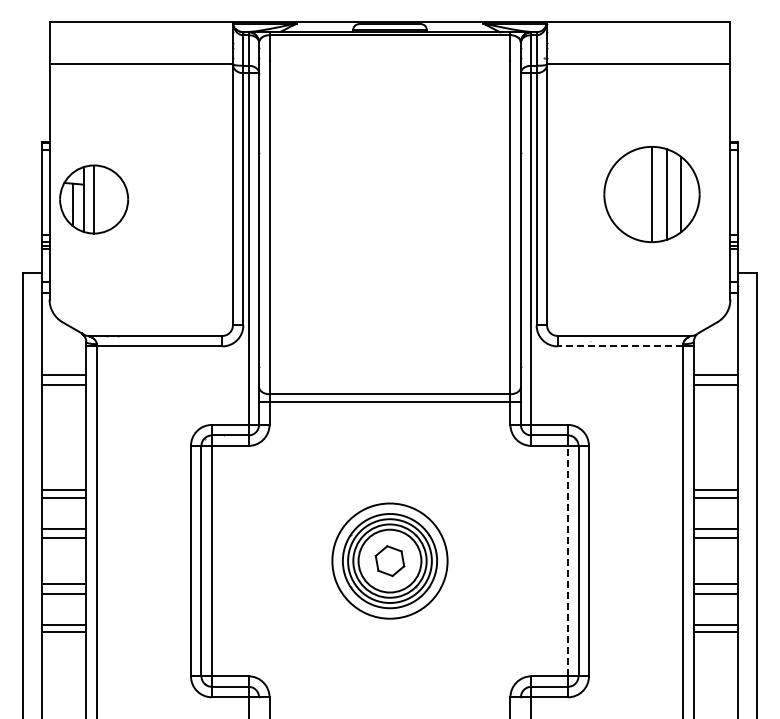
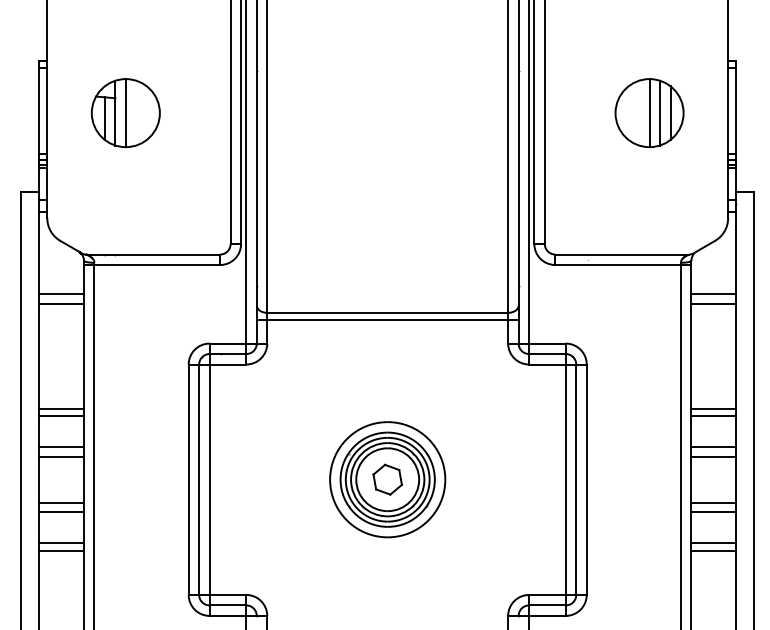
part: (651, 194) -> (649, 113), size x0.71
part: (94, 199) -> (126, 113), moved
line: (620, 346) -> (618, 265), dashed -> solid
line: (568, 560) -> (566, 479), dashed -> solid

